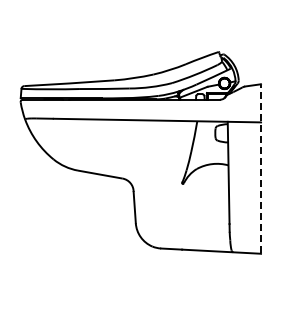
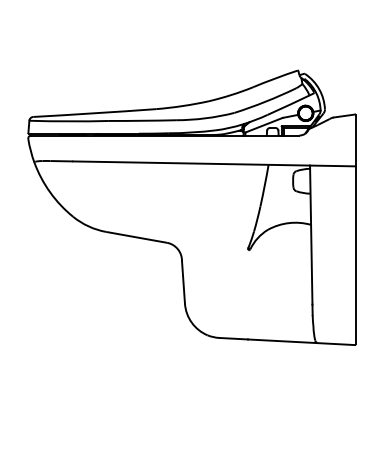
line: (261, 168) -> (355, 229), dashed -> solid

